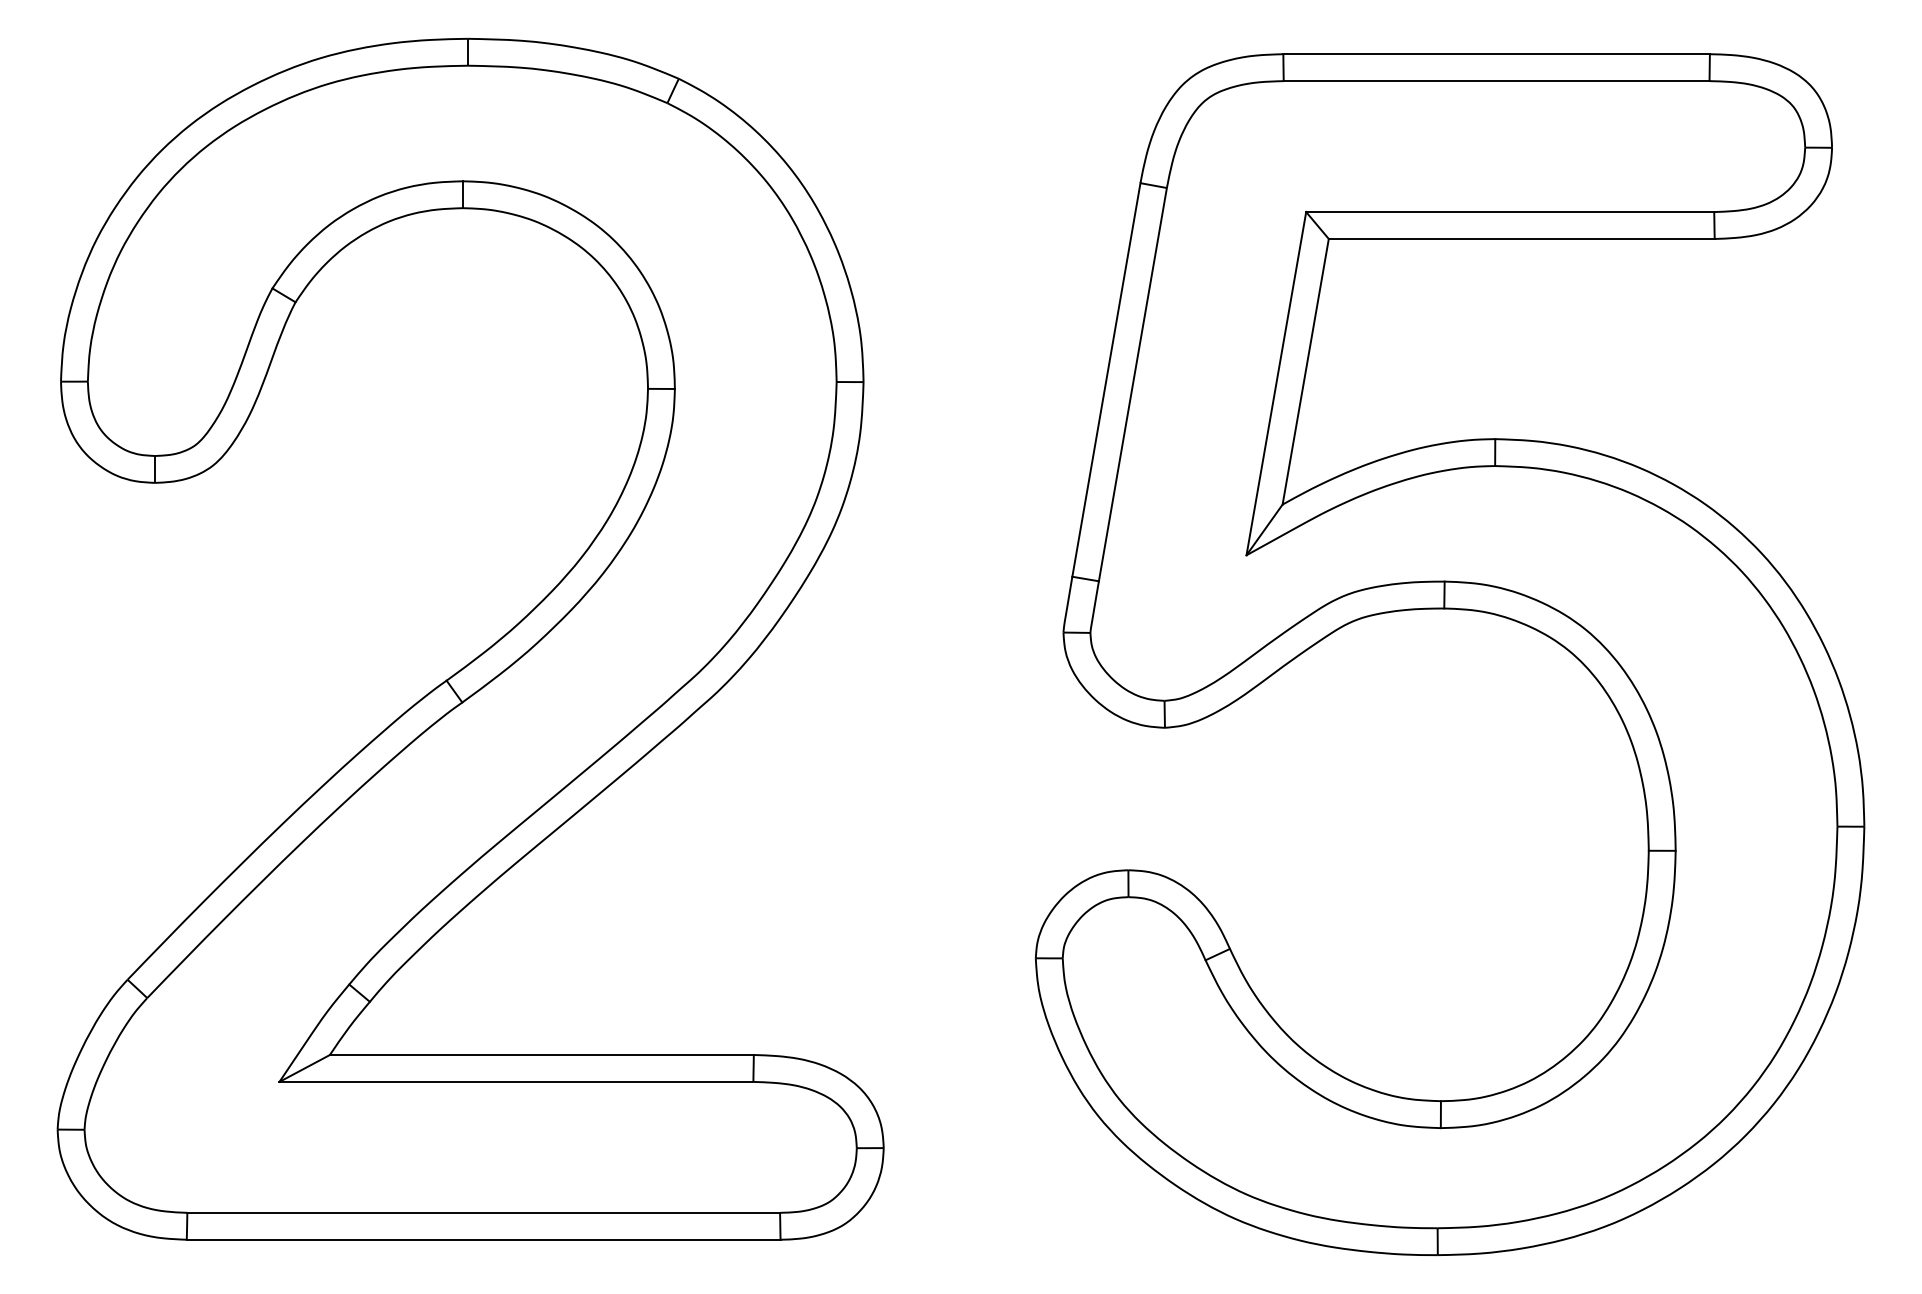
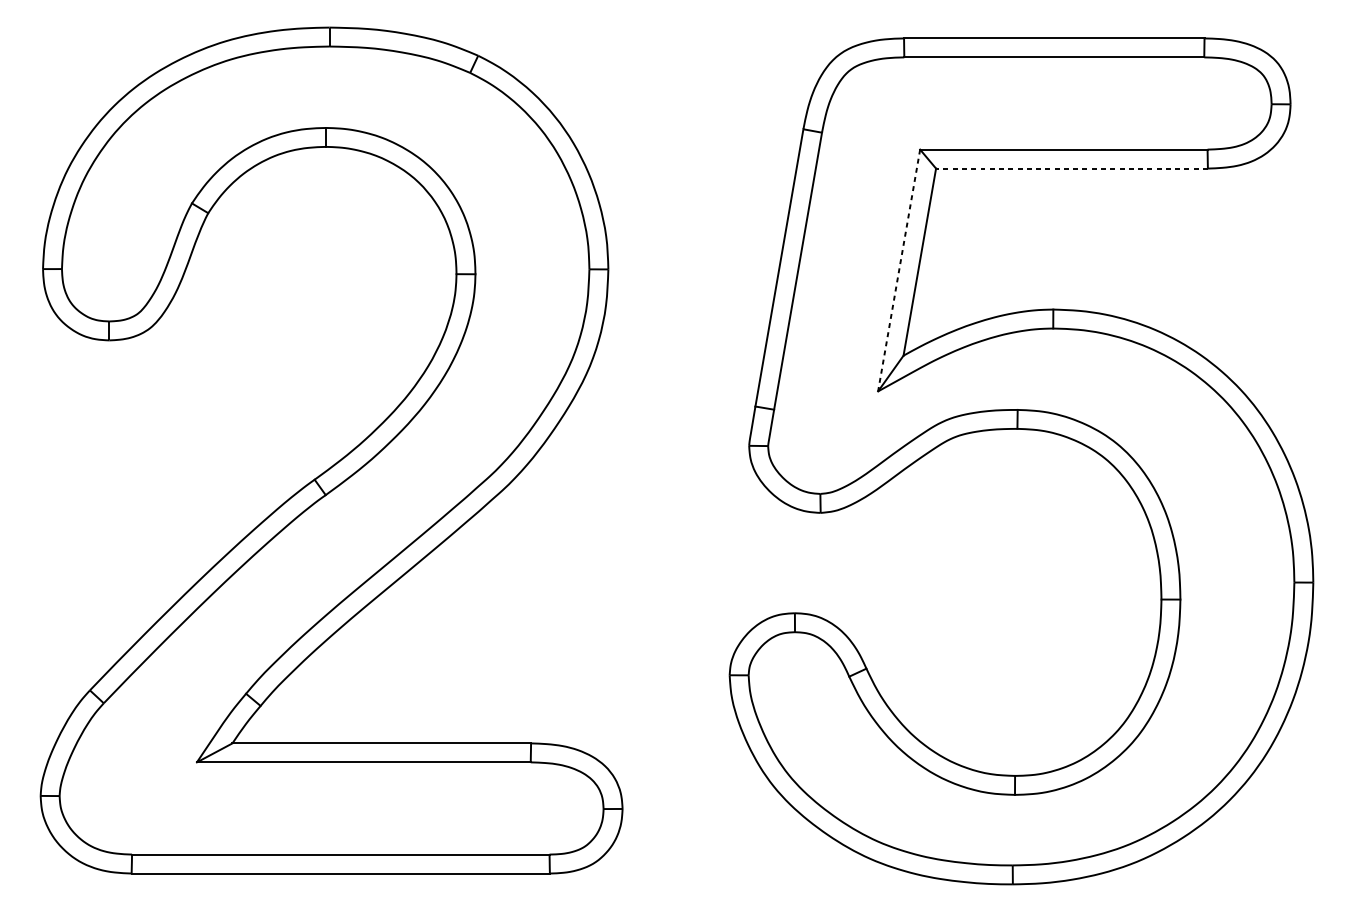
line: (1521, 238) -> (1071, 168), solid -> dashed
line: (1276, 384) -> (899, 271), solid -> dashed

